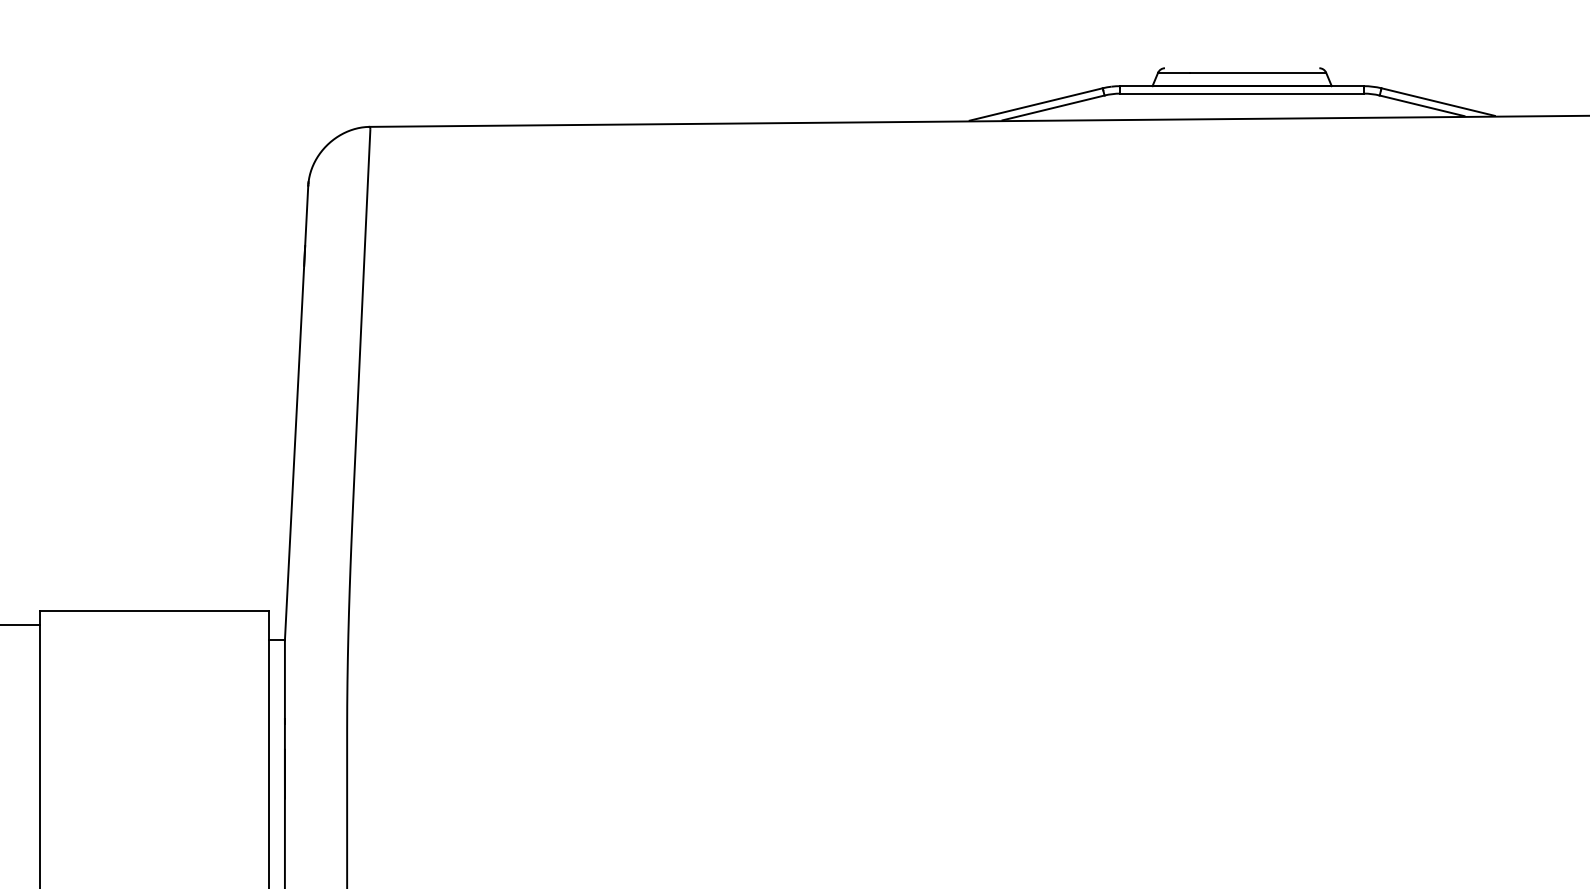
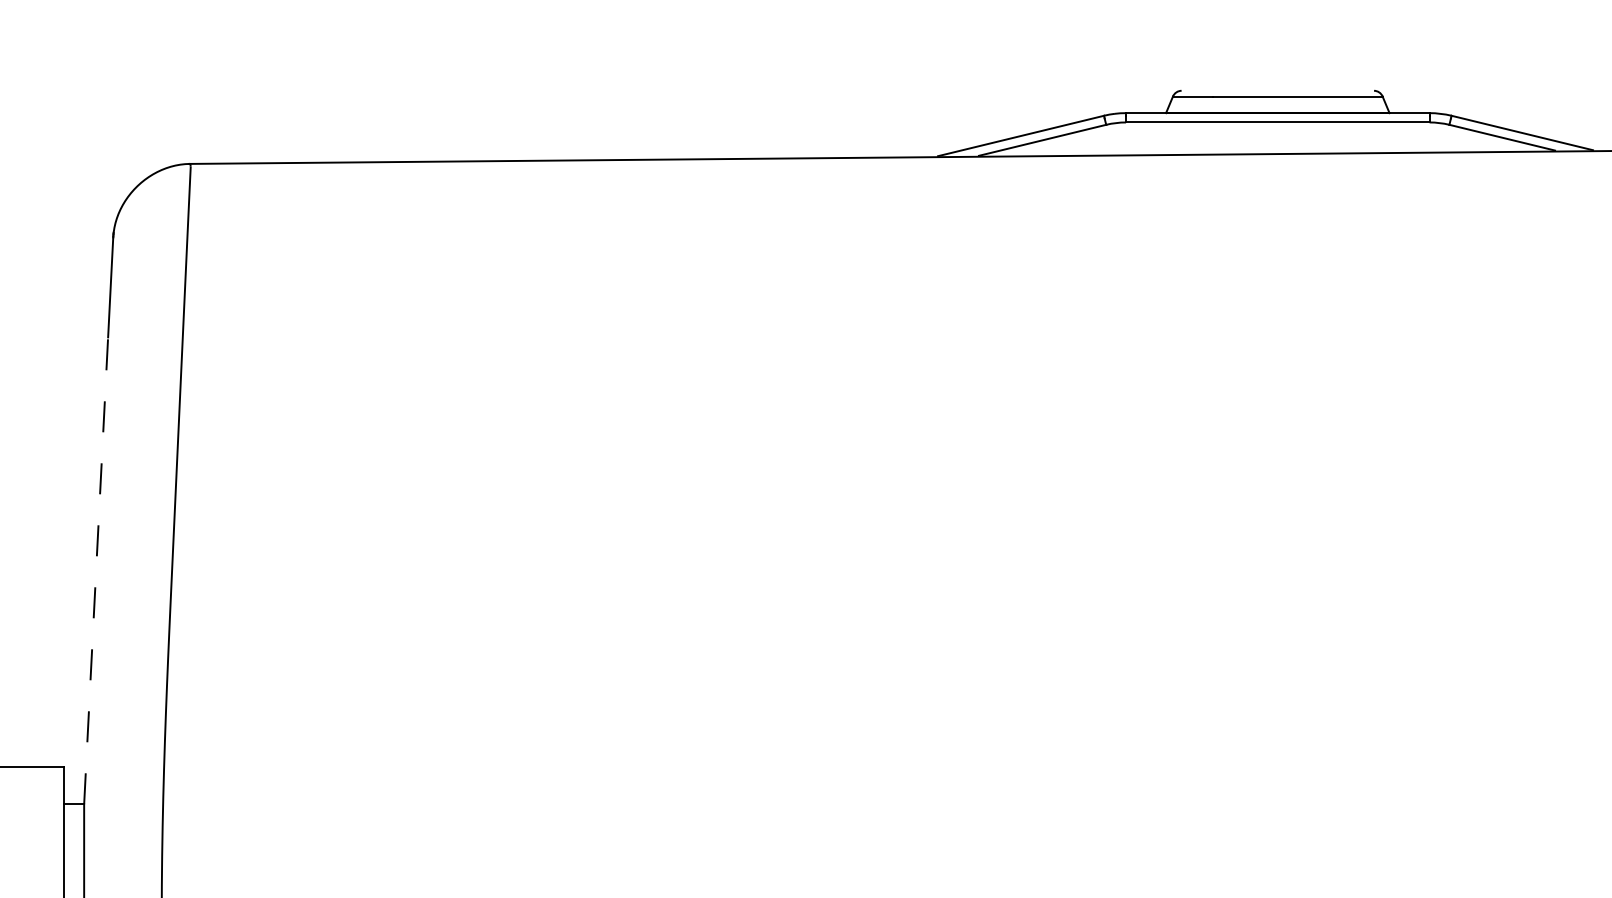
line: (295, 442) -> (97, 557), solid -> dashed

